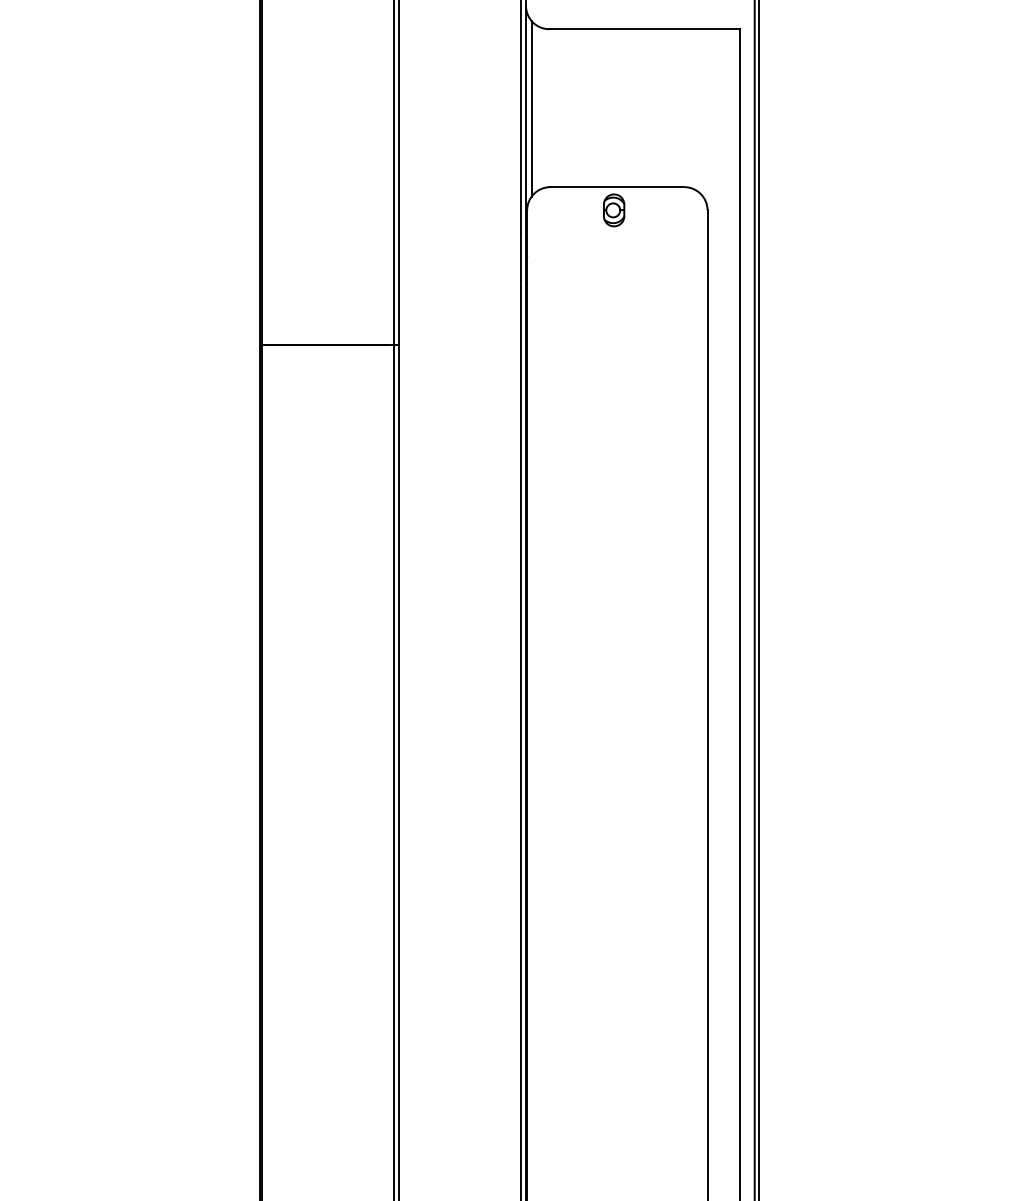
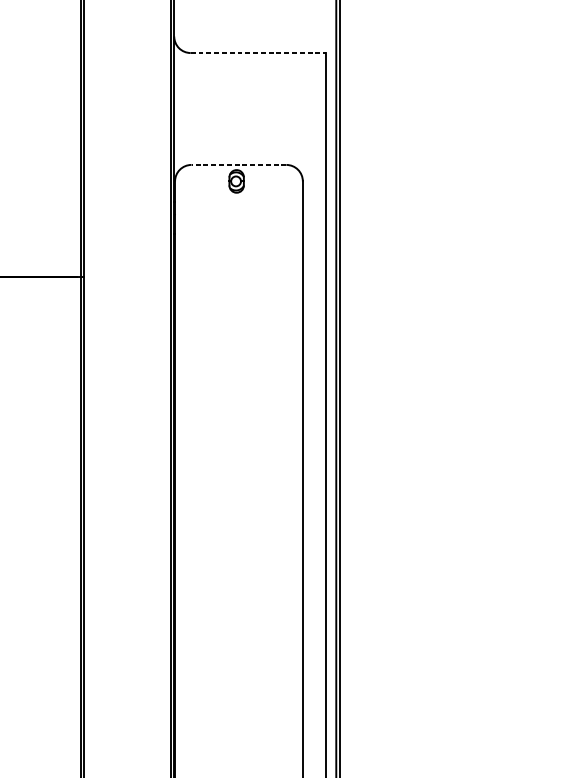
line: (645, 29) -> (258, 53), solid -> dashed
line: (531, 108) -> (178, 109), removed
line: (617, 187) -> (239, 165), solid -> dashed

